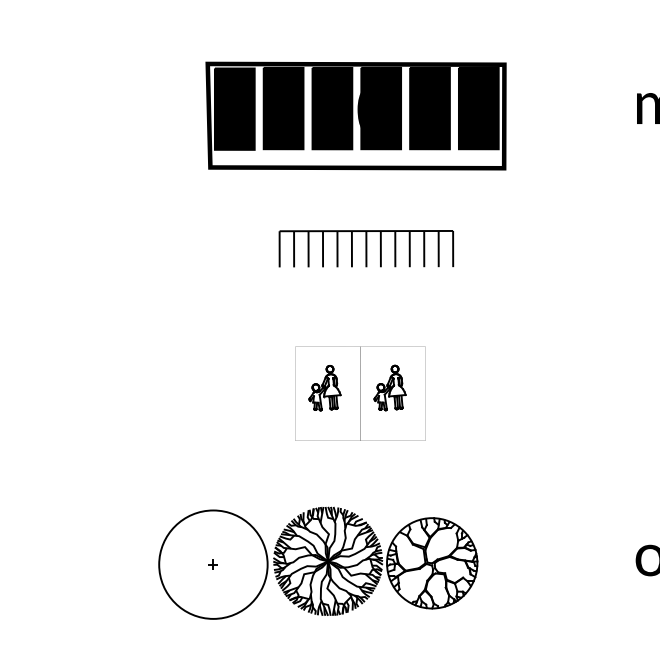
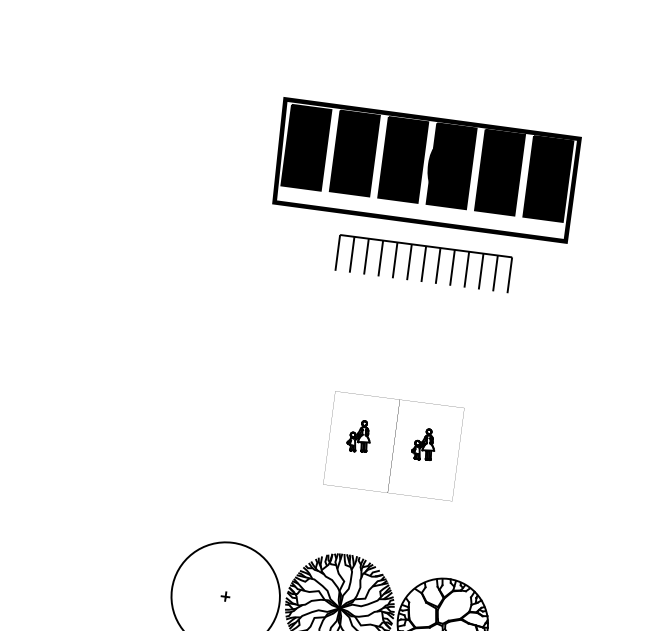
part: (366, 248) -> (423, 263), moved
part: (389, 387) -> (423, 443), size x0.7
part: (324, 388) -> (358, 436), size x0.7

